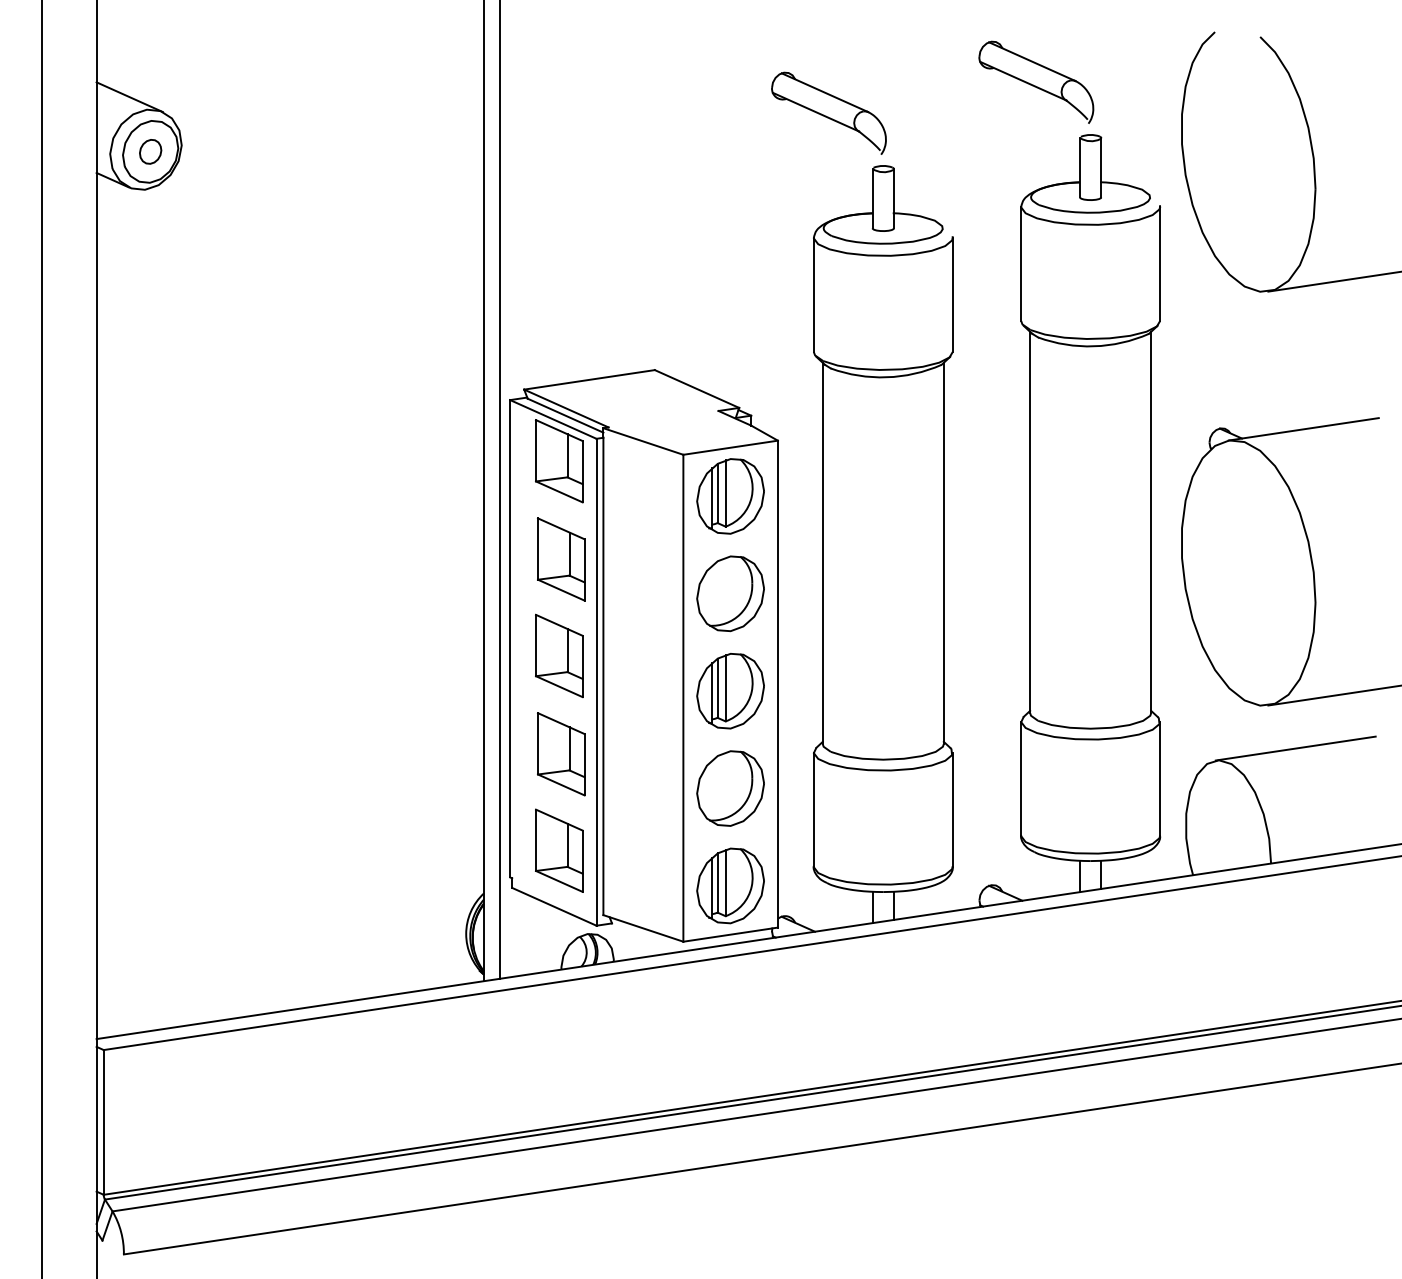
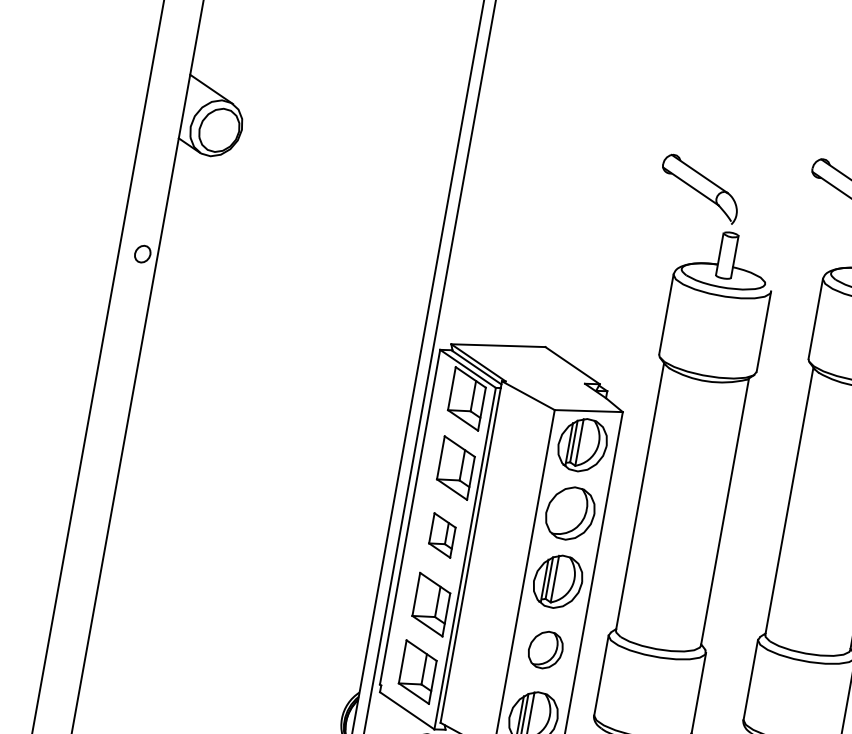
part: (150, 151) -> (142, 253), moved
part: (559, 655) -> (442, 535), size x0.7
part: (730, 788) -> (545, 650), size x0.7

